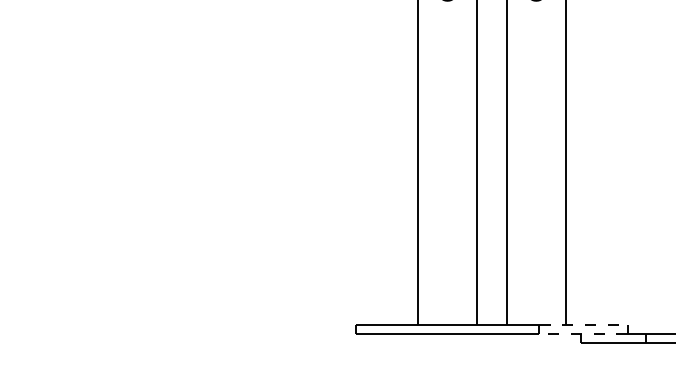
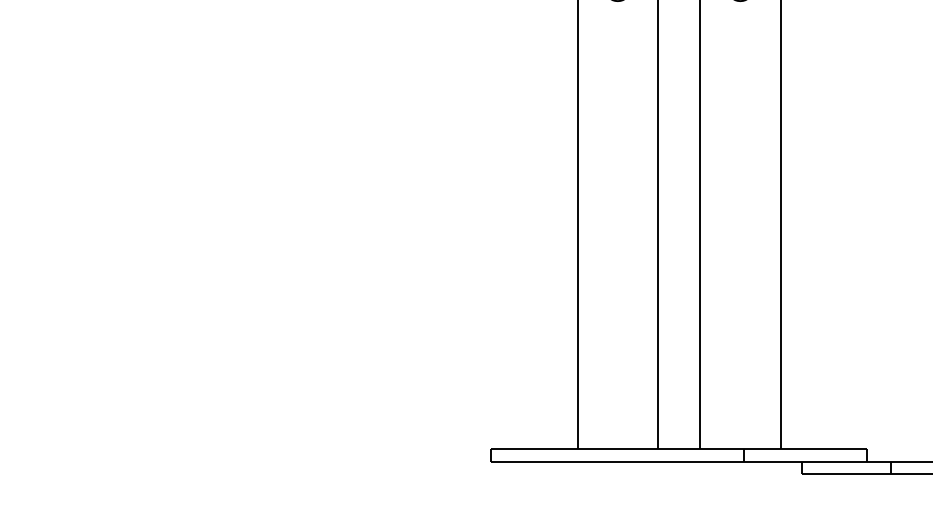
line: (583, 325) -> (805, 449), dashed -> solid
line: (582, 334) -> (804, 461), dashed -> solid

